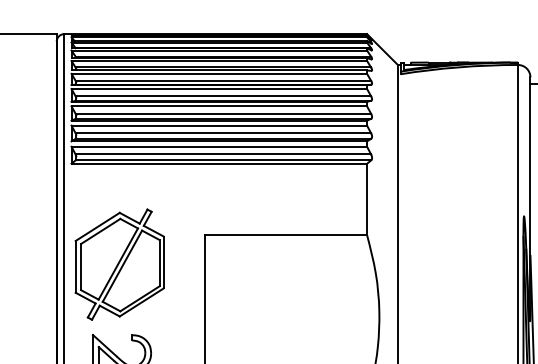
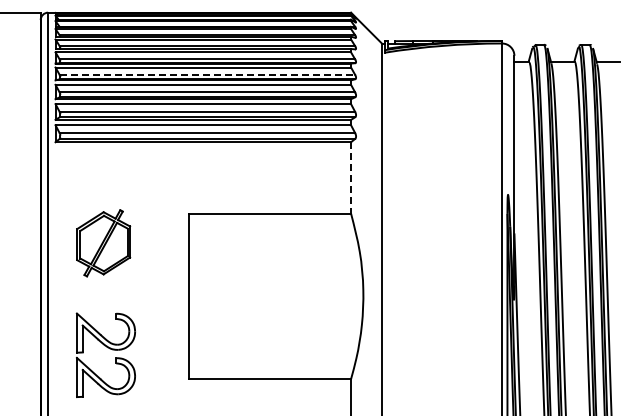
line: (223, 95) -> (207, 74), solid -> dashed
line: (367, 198) -> (351, 177), solid -> dashed
part: (119, 264) -> (103, 243), size x0.6

